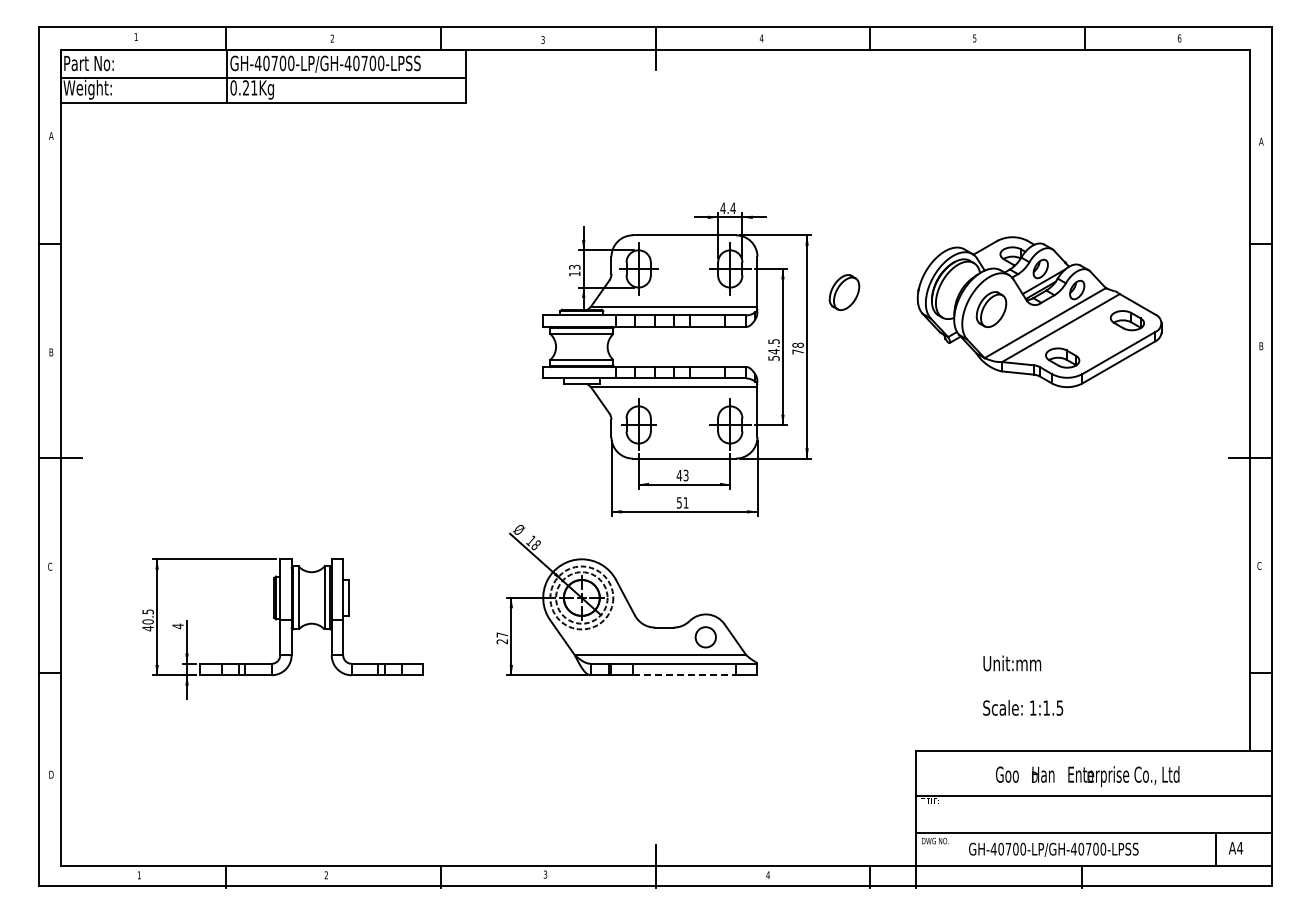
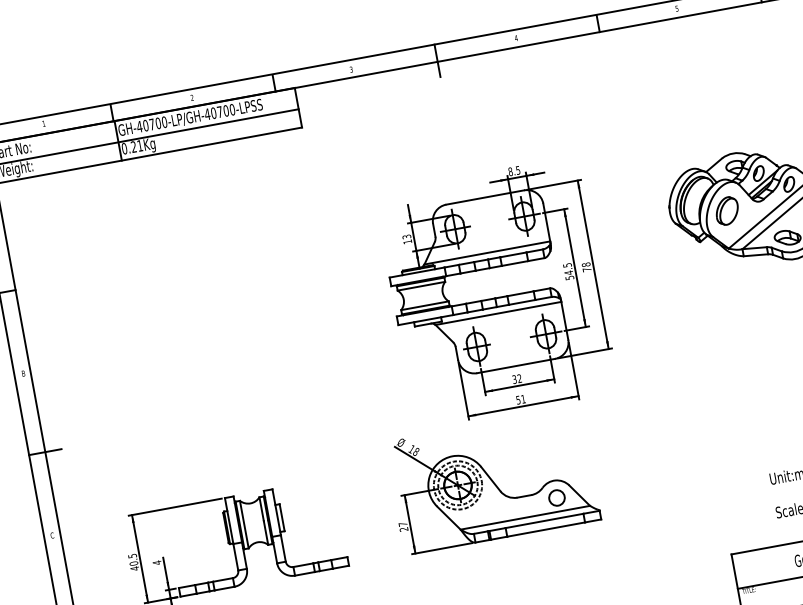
text: (727, 208) -> (513, 171), 4.4 -> 8.5
part: (844, 292) -> (613, 218), removed
text: (682, 475) -> (516, 379), 43 -> 32
line: (684, 675) -> (546, 529), dashed -> solid

